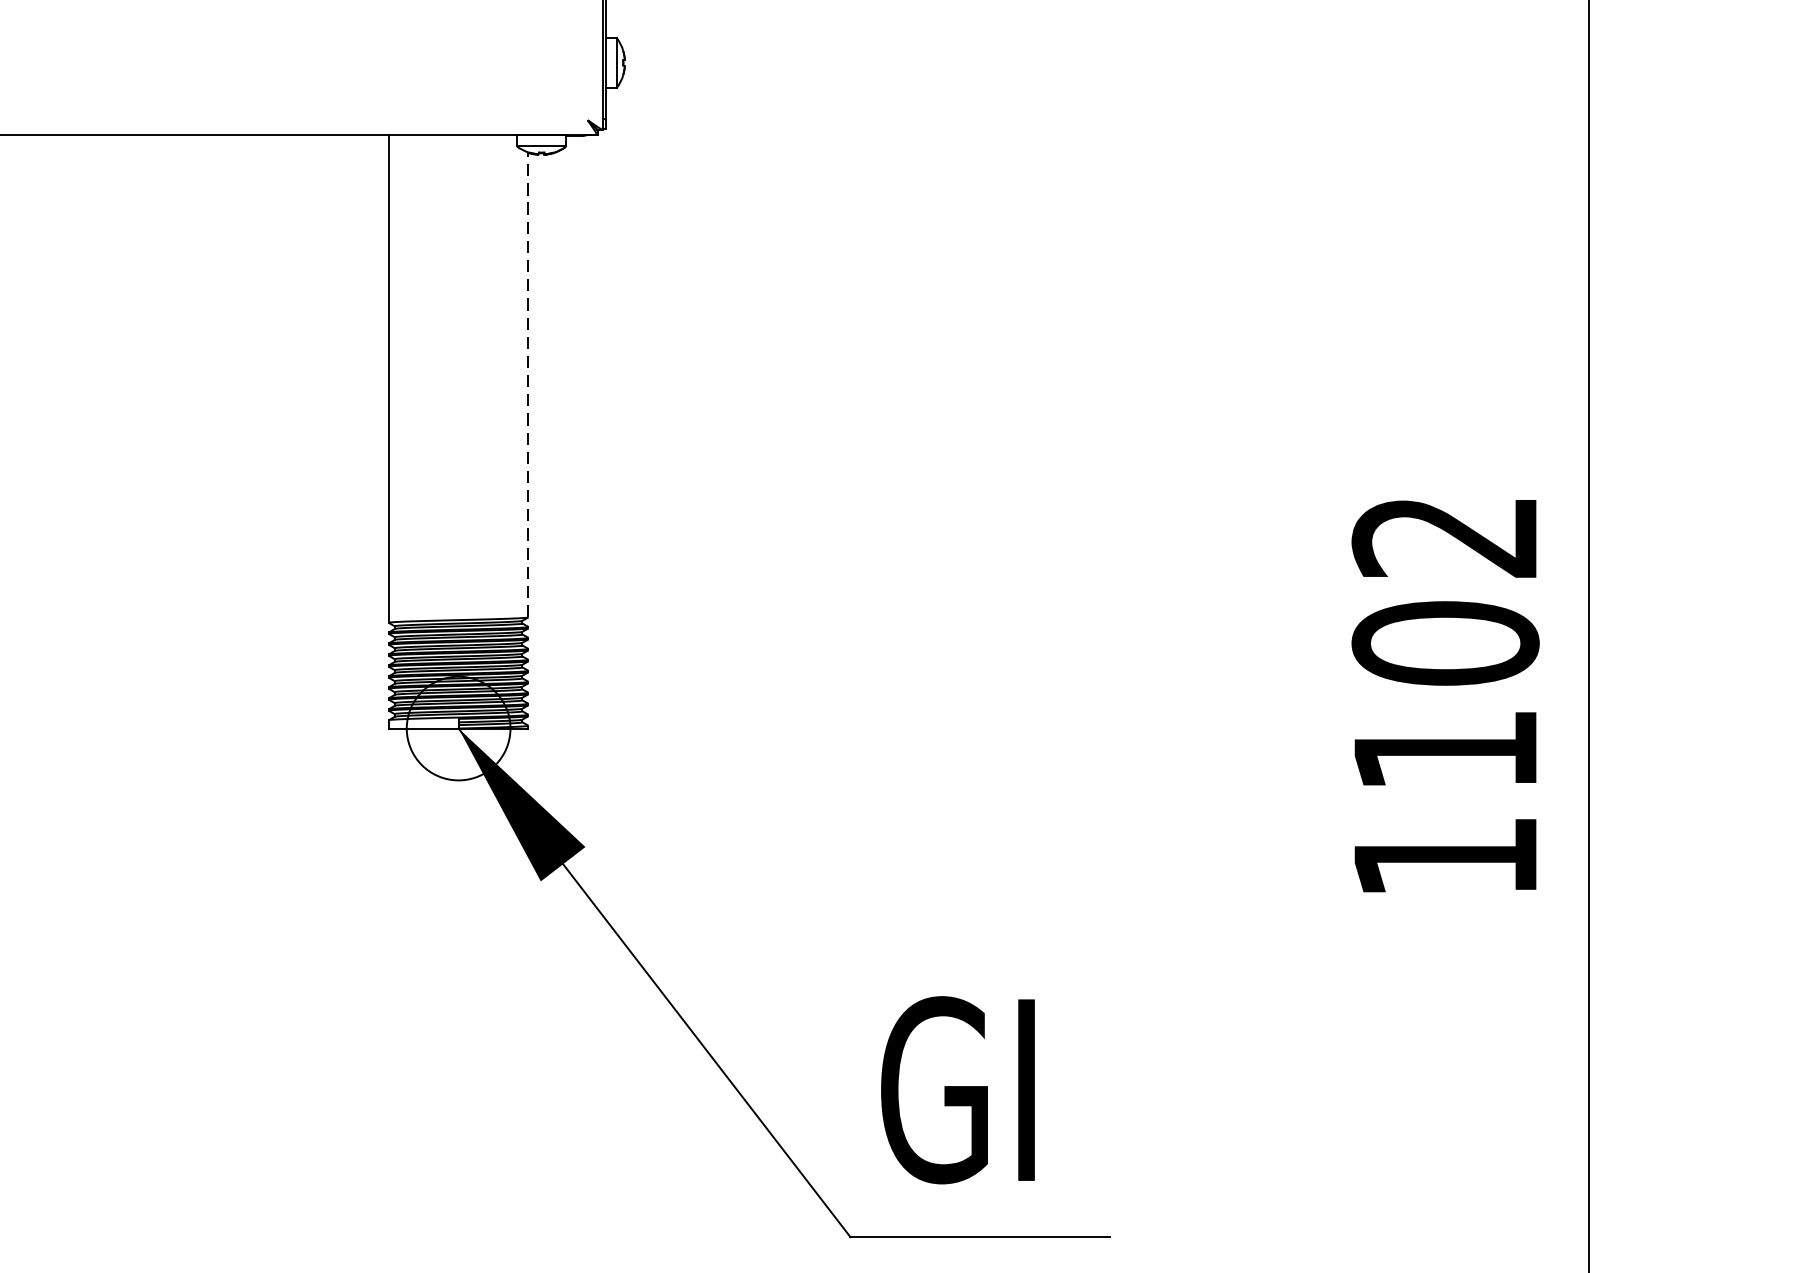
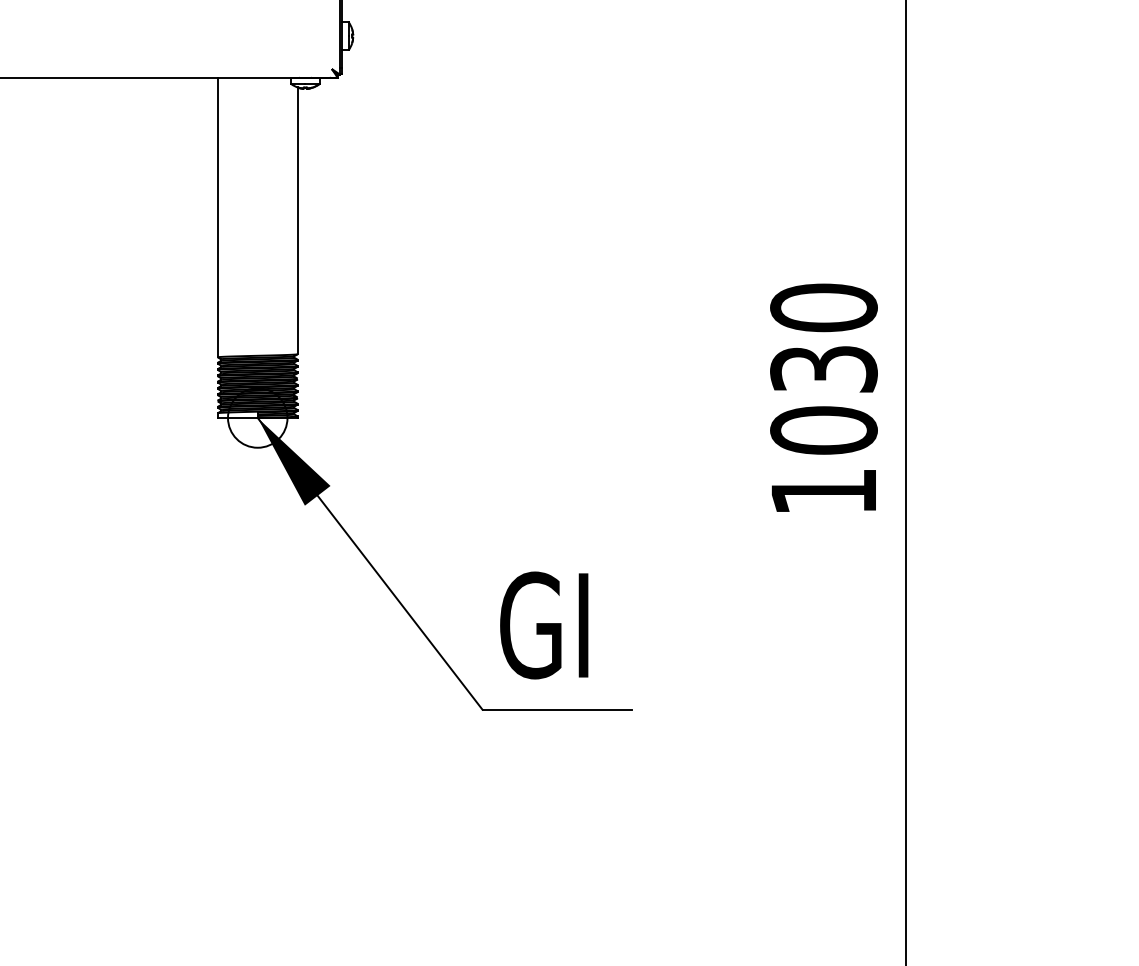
line: (527, 384) -> (297, 220), dashed -> solid
text: (1444, 642) -> (823, 368), 1102 -> 1030

